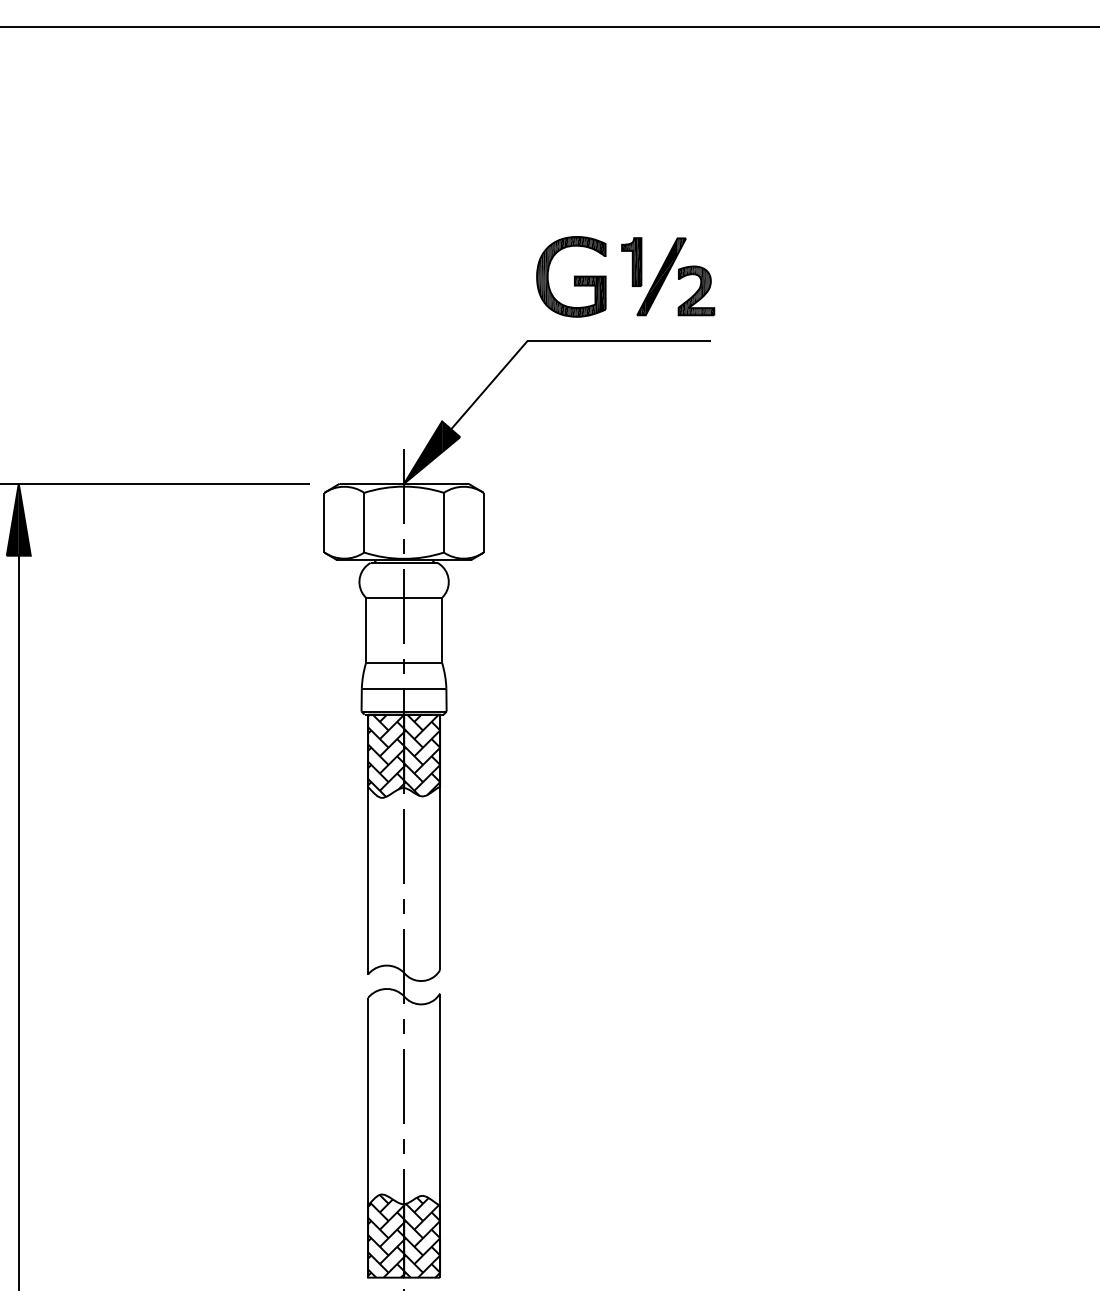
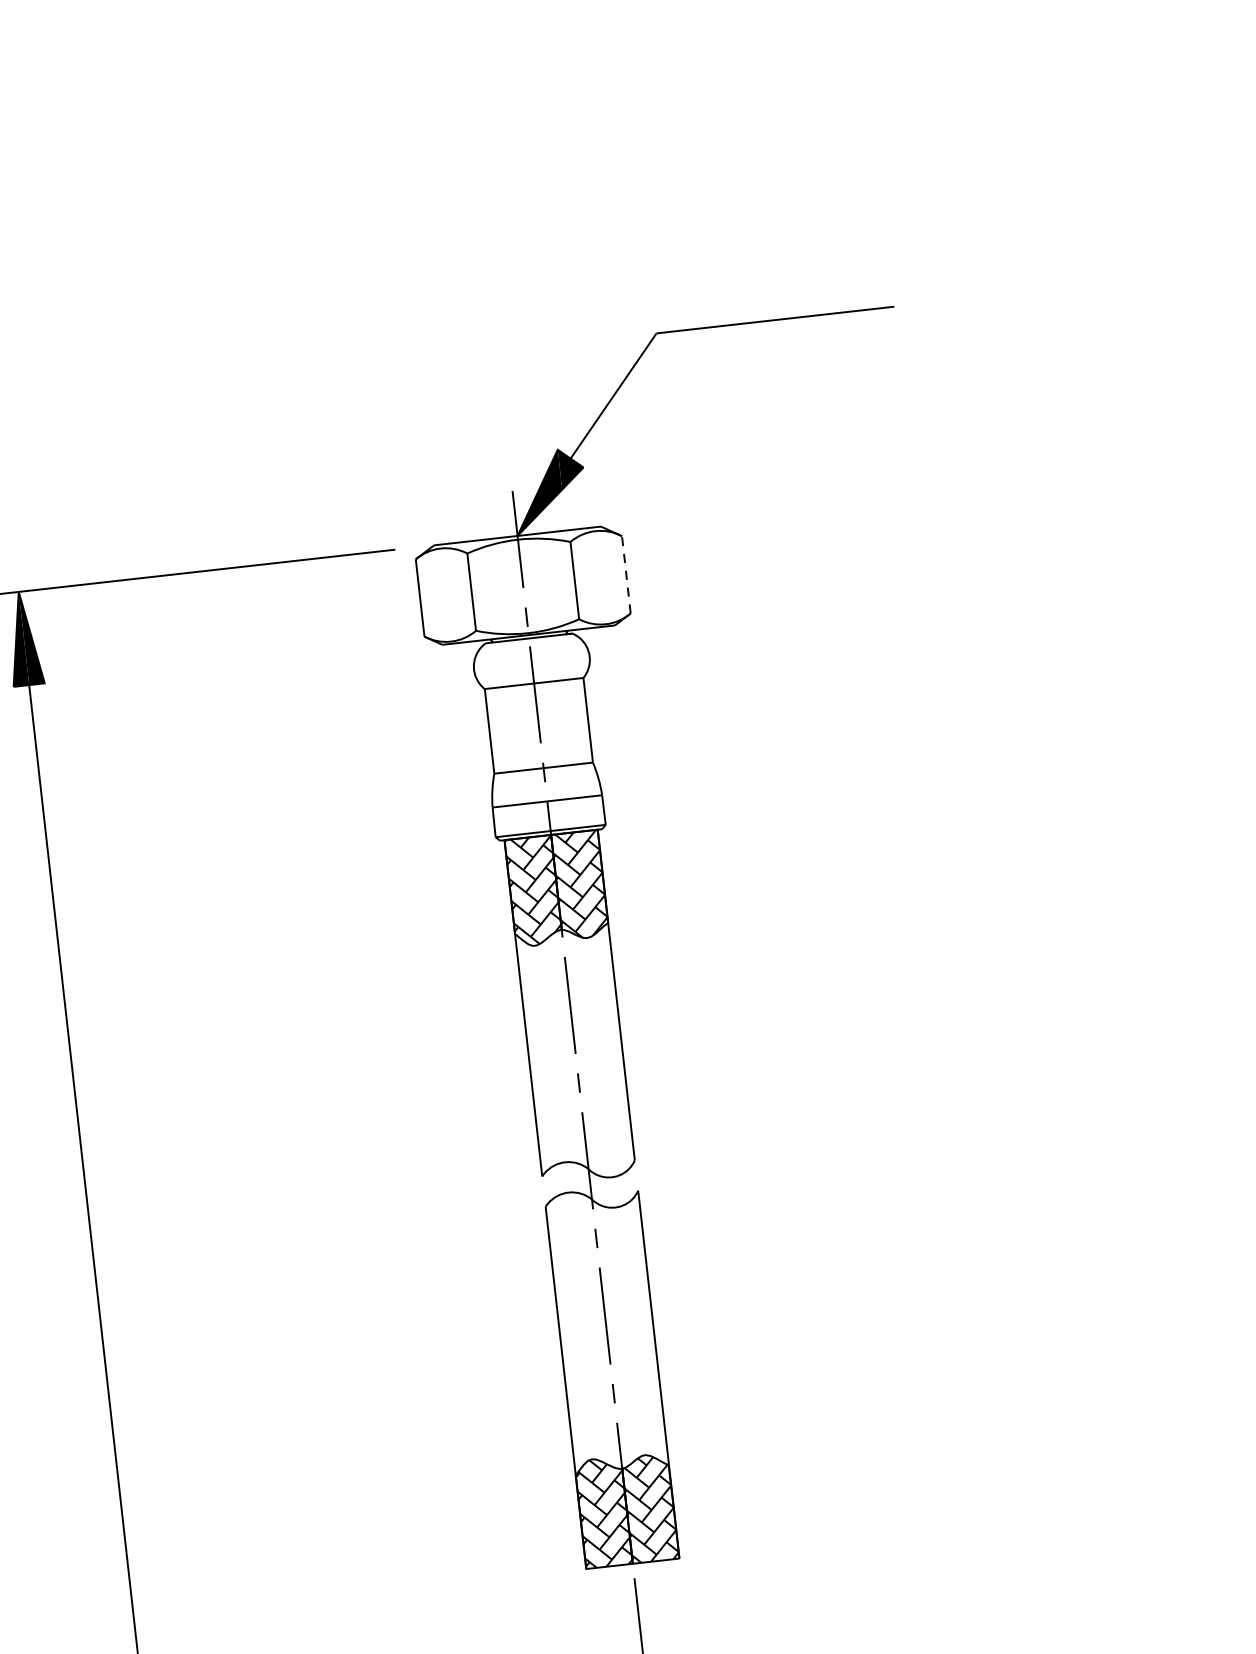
part: (625, 276) -> (774, 235), removed
line: (483, 522) -> (626, 574), solid -> dashed

